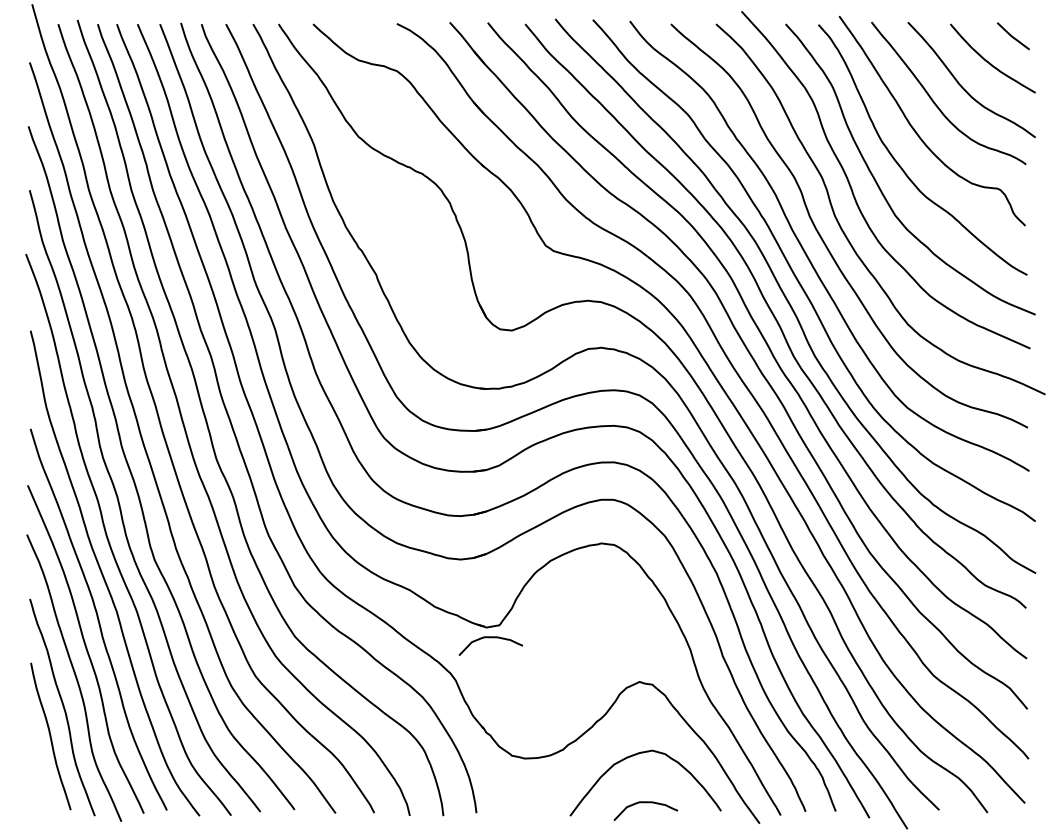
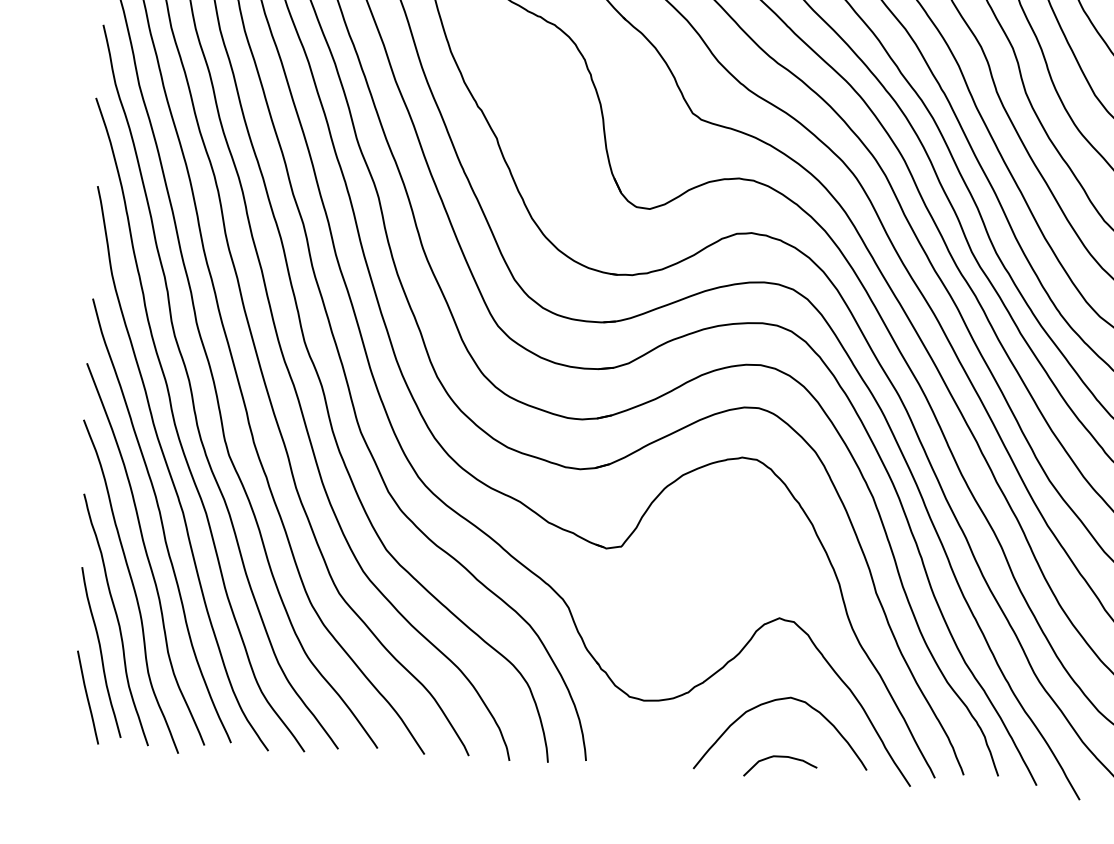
curve: (490, 638) -> (610, 561), removed
line: (40, 775) -> (87, 696), added

